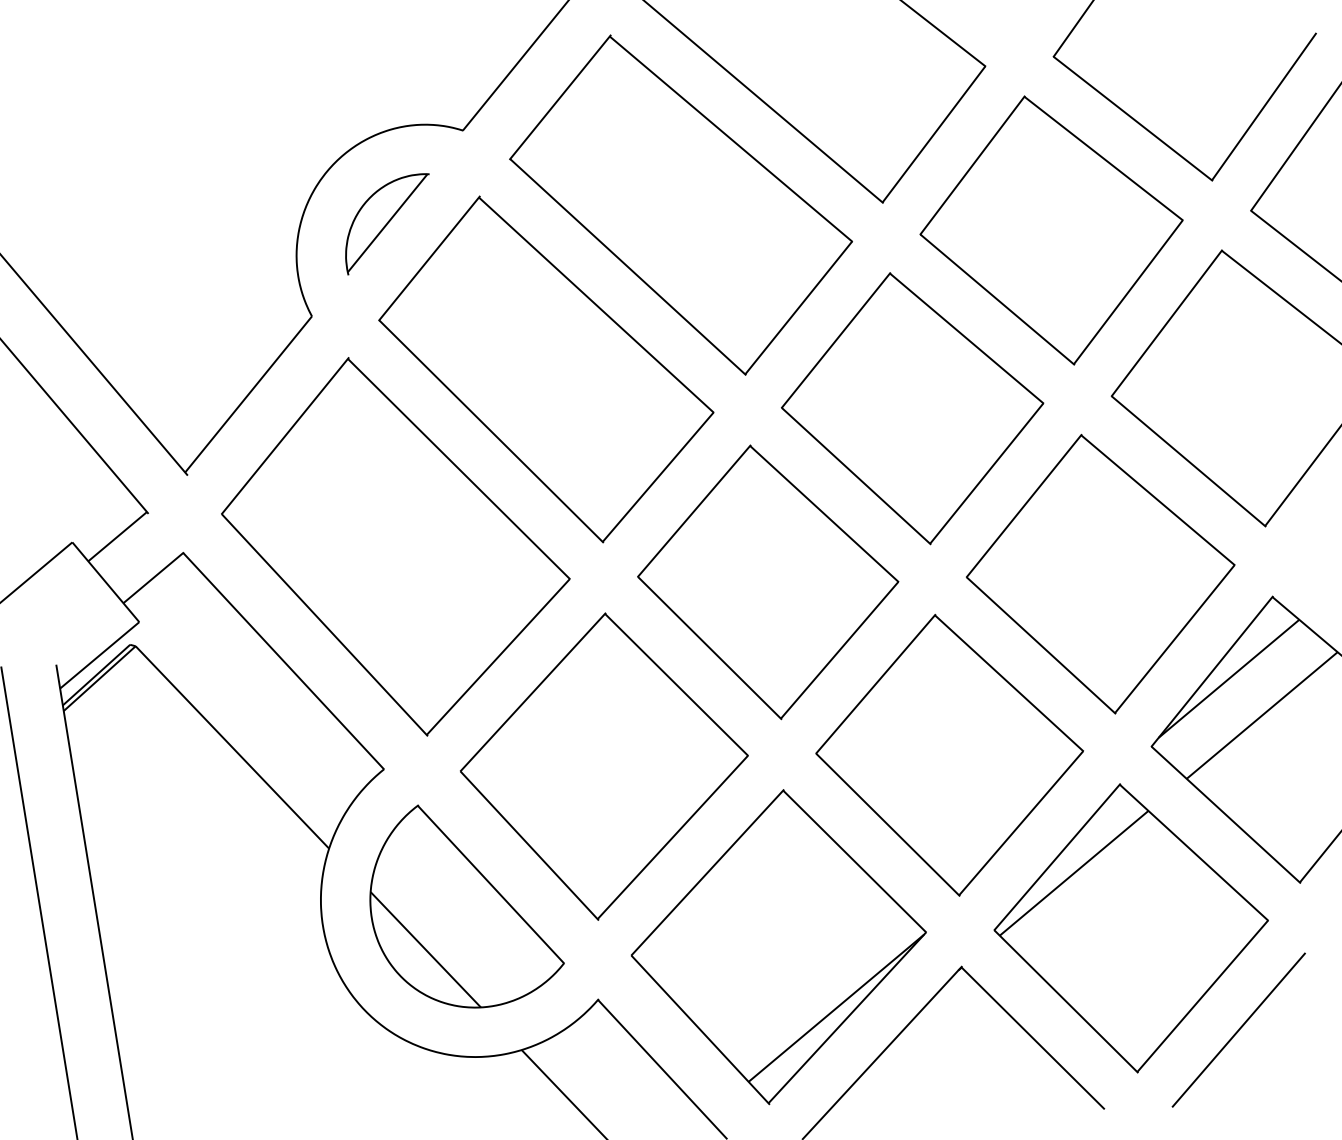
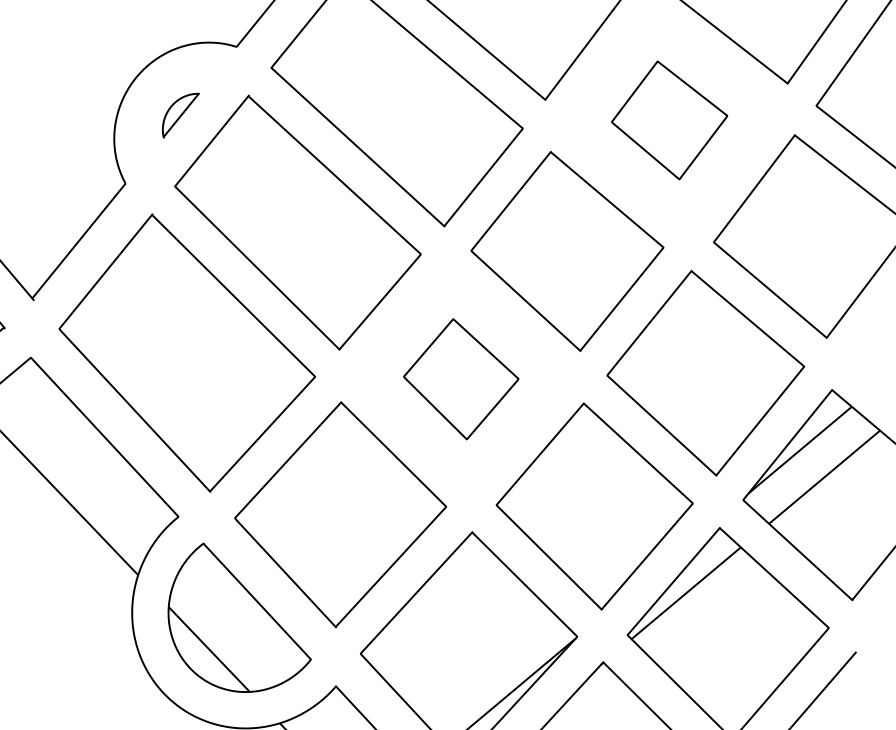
part: (387, 224) -> (181, 116), size x0.6
part: (1051, 230) -> (669, 120), size x0.6
part: (768, 582) -> (461, 379), size x0.6

